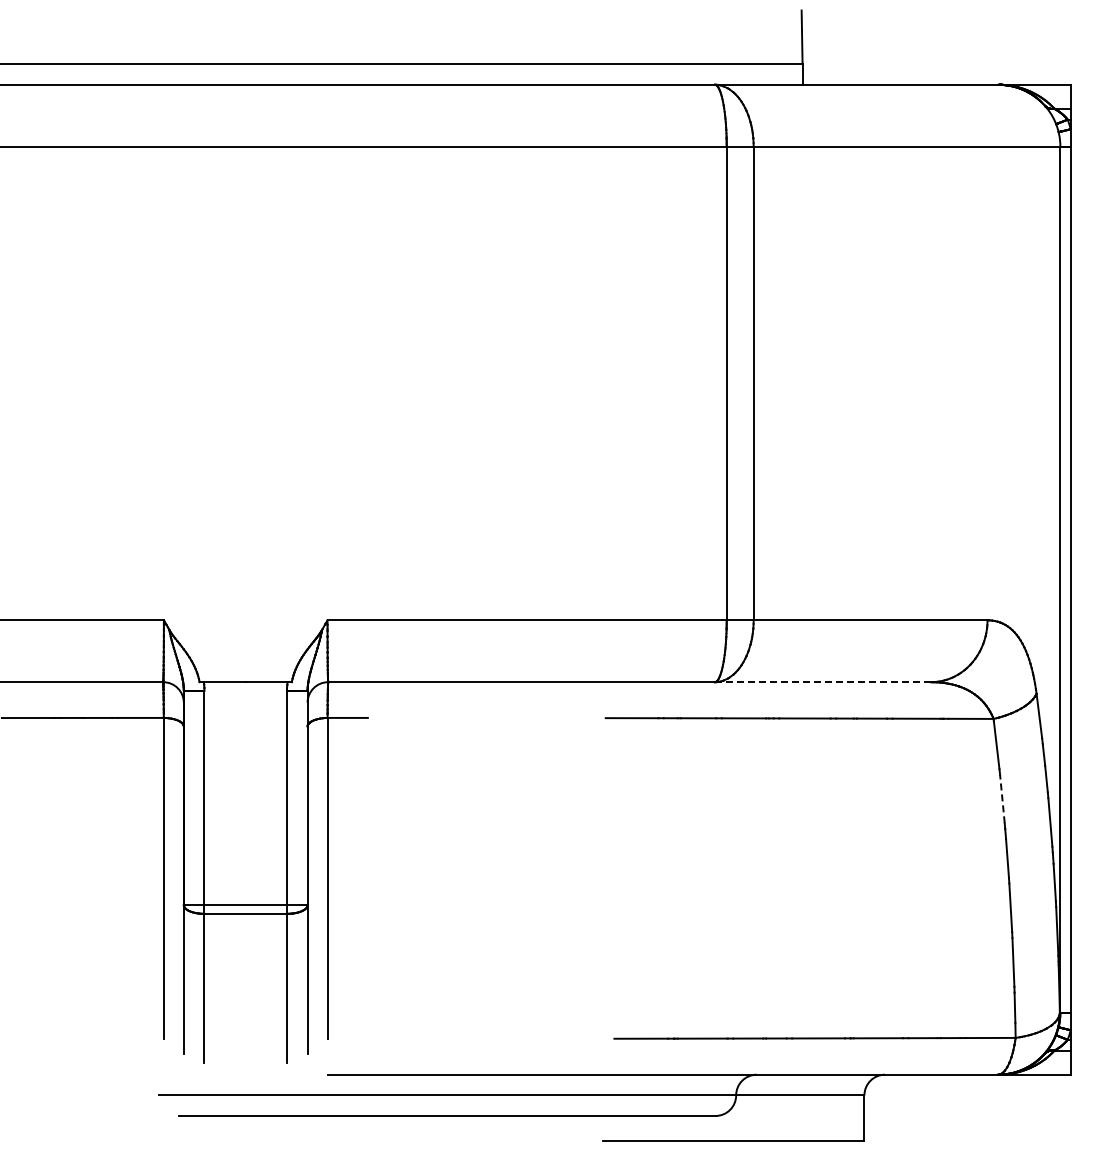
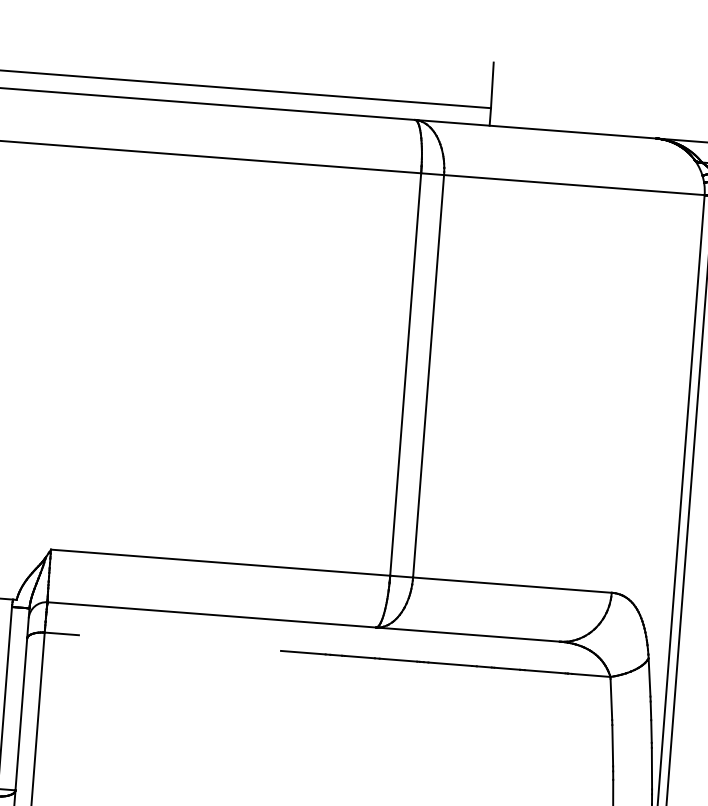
line: (822, 682) -> (467, 634), dashed -> solid
line: (1002, 798) -> (612, 745), dashed -> solid

